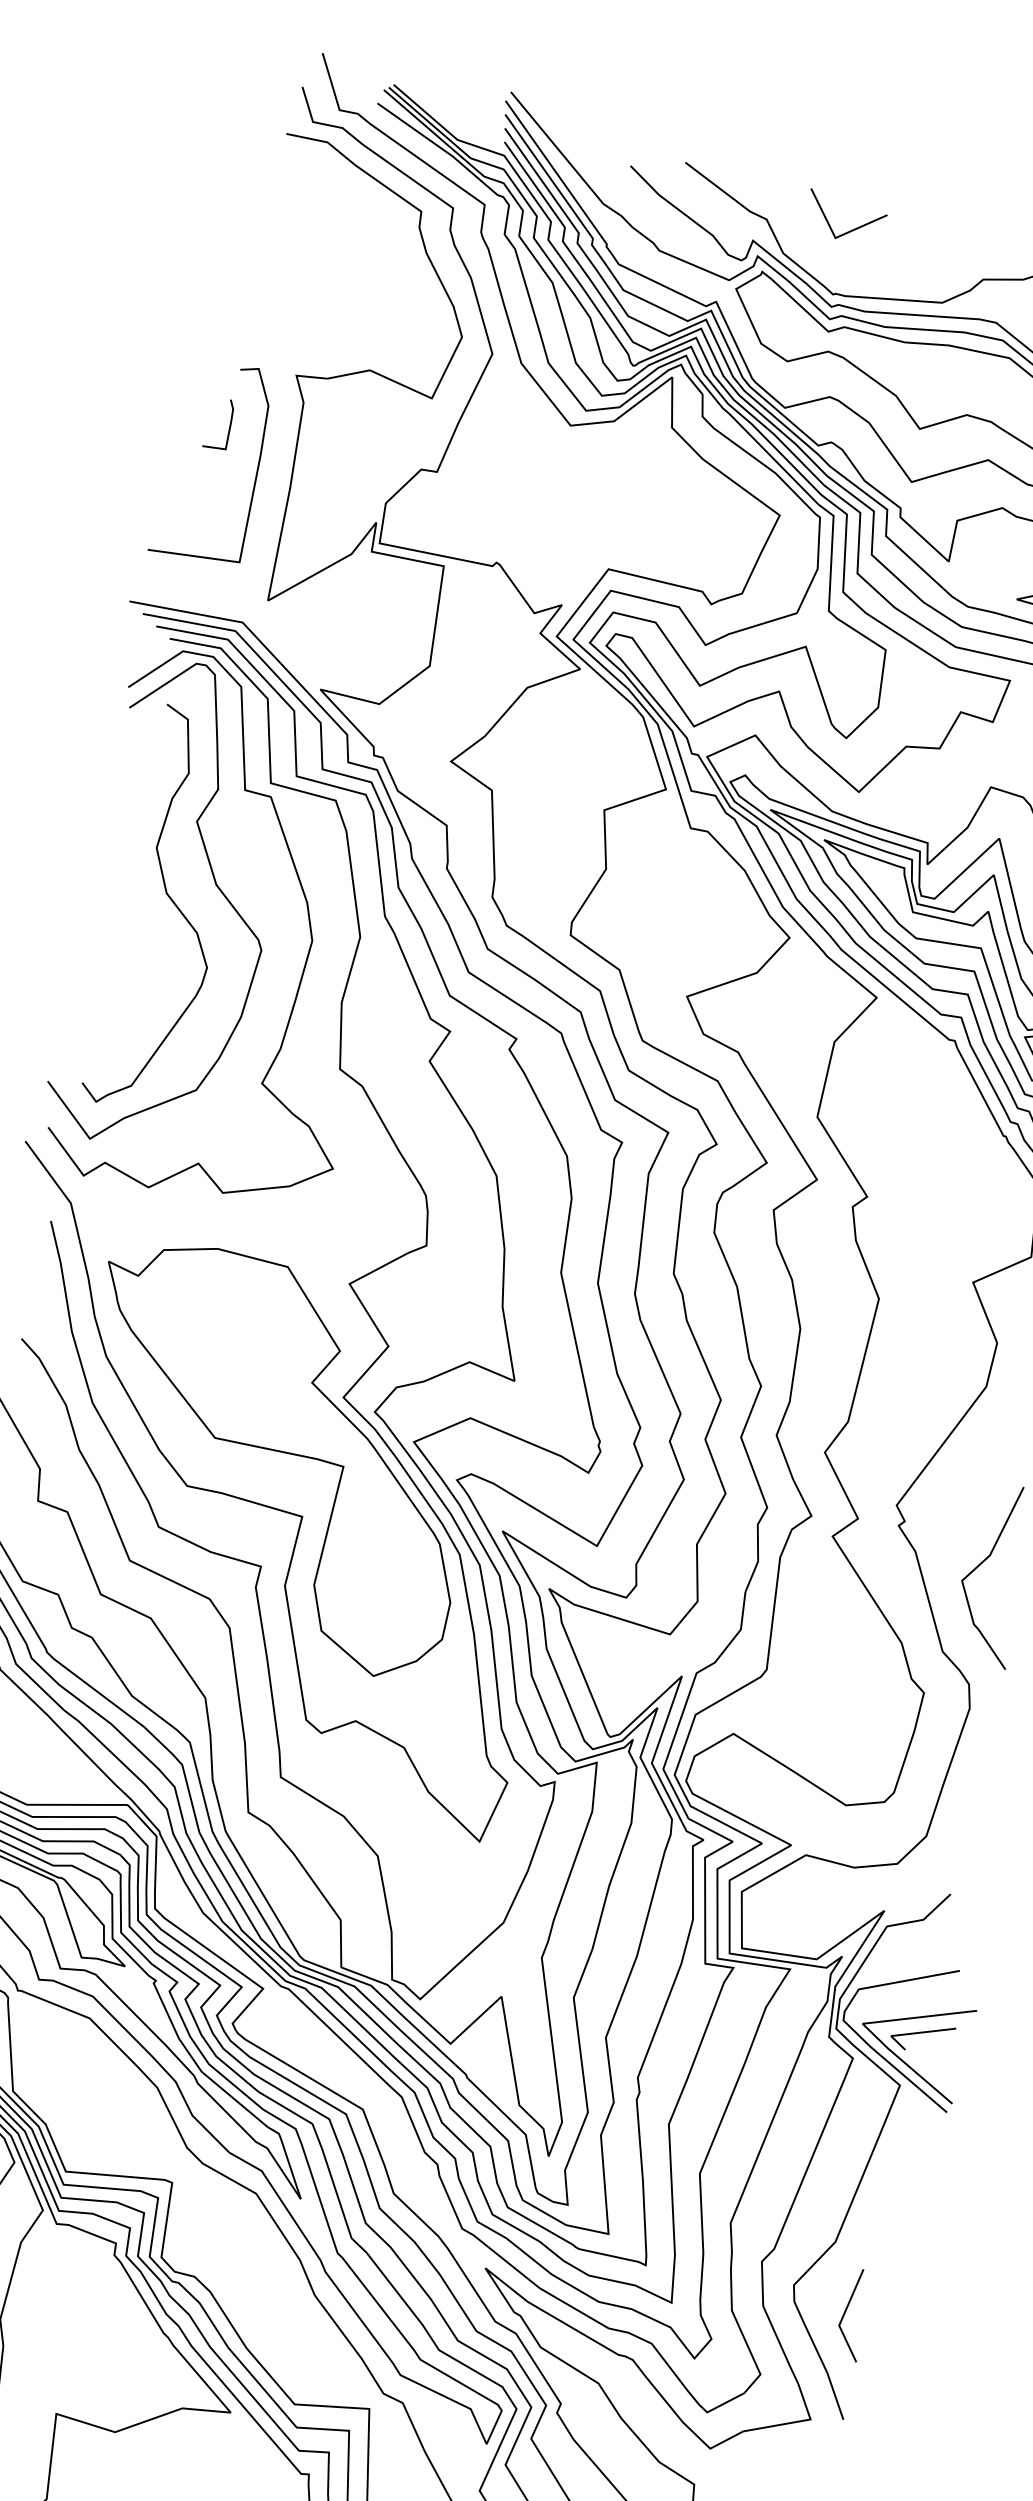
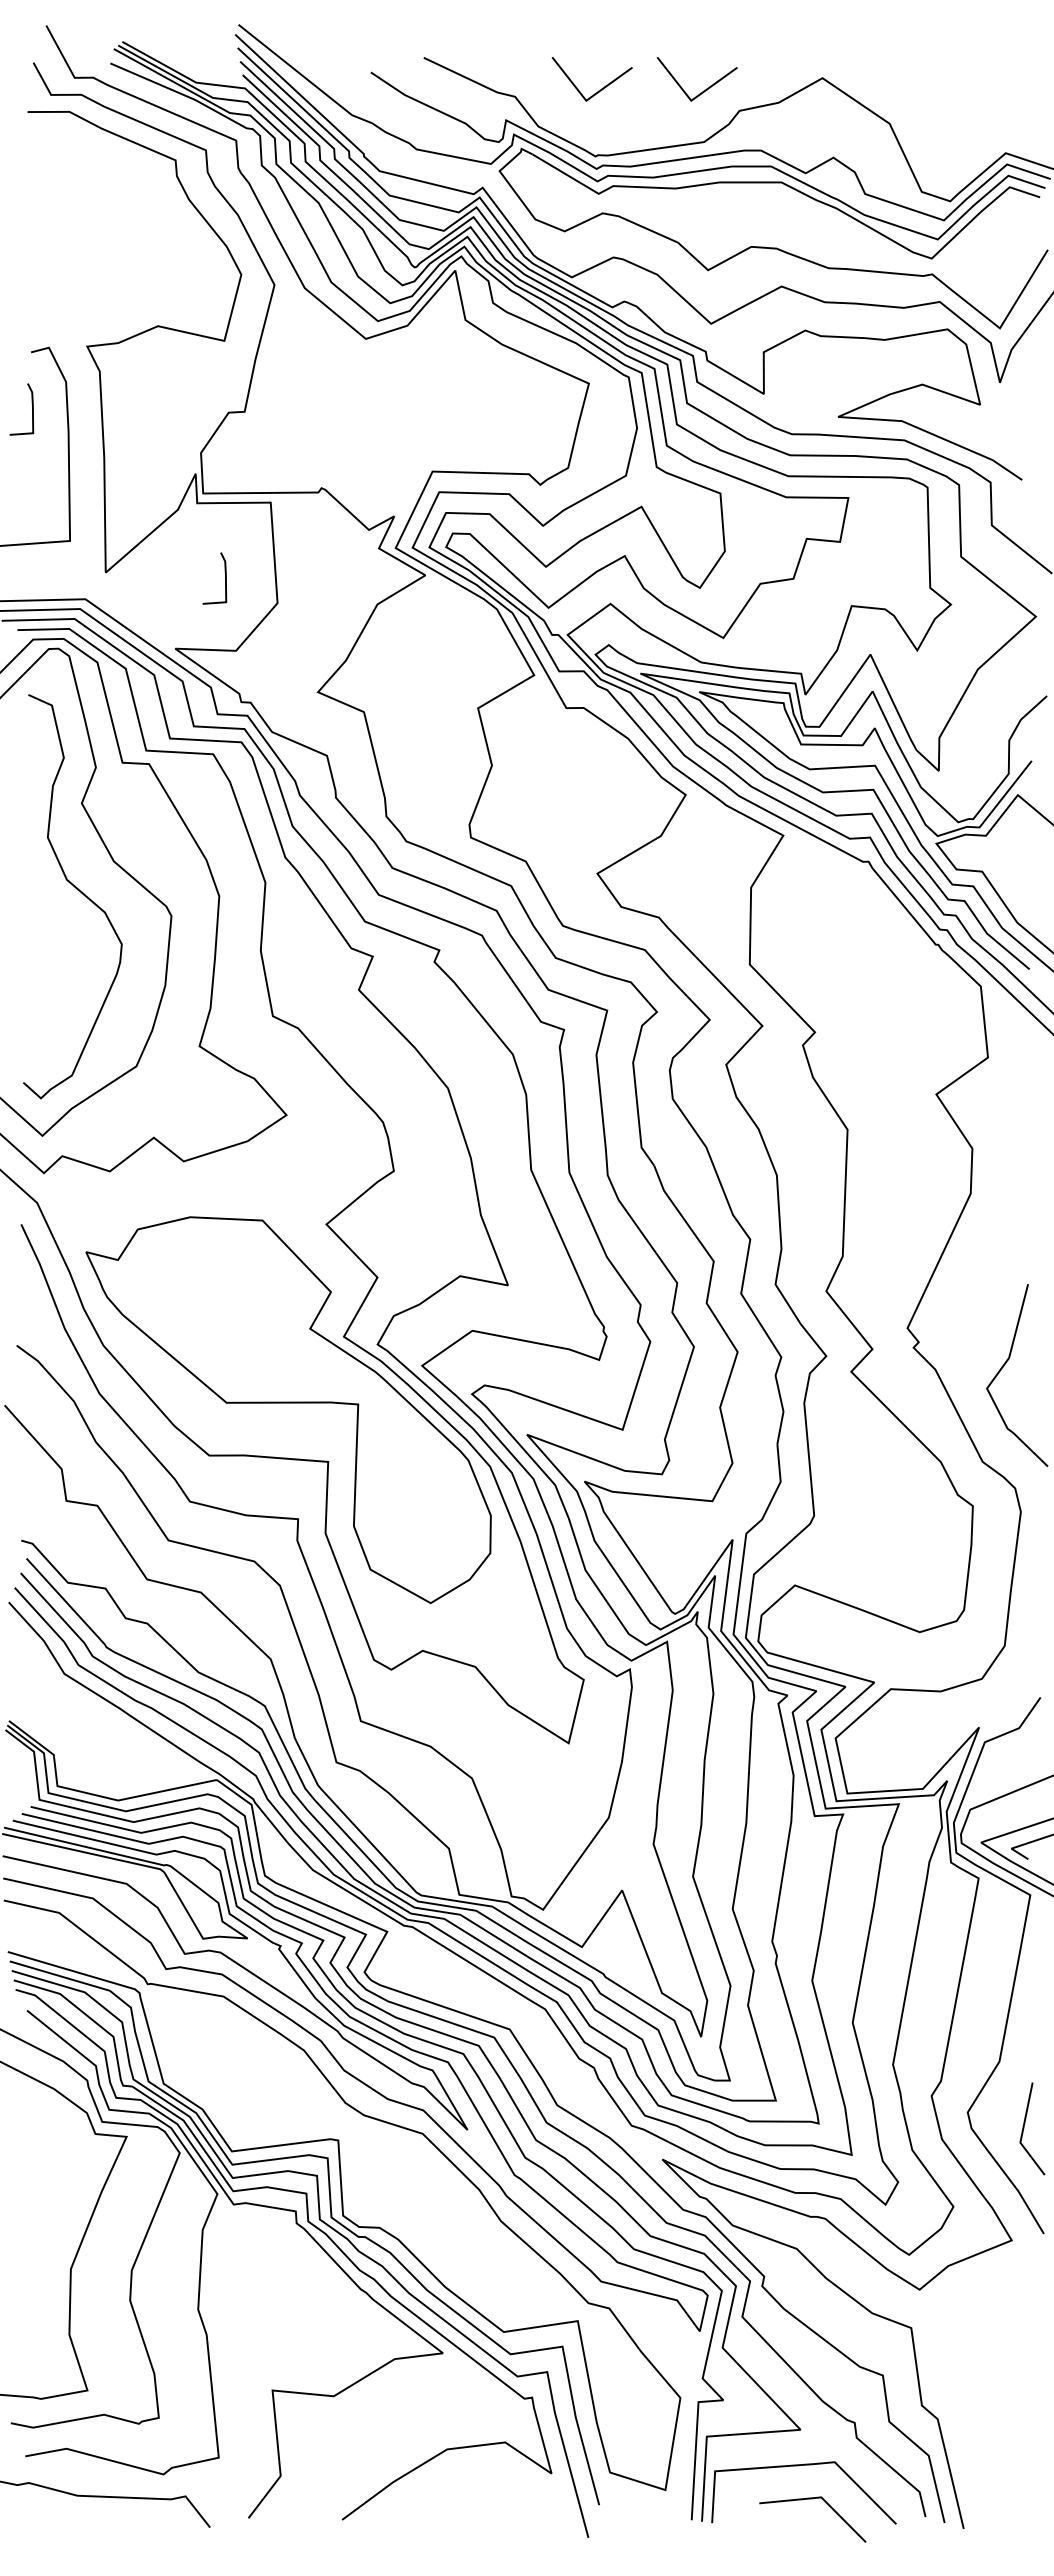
line: (952, 252) -> (703, 90), added
line: (383, 631) -> (225, 578), added

